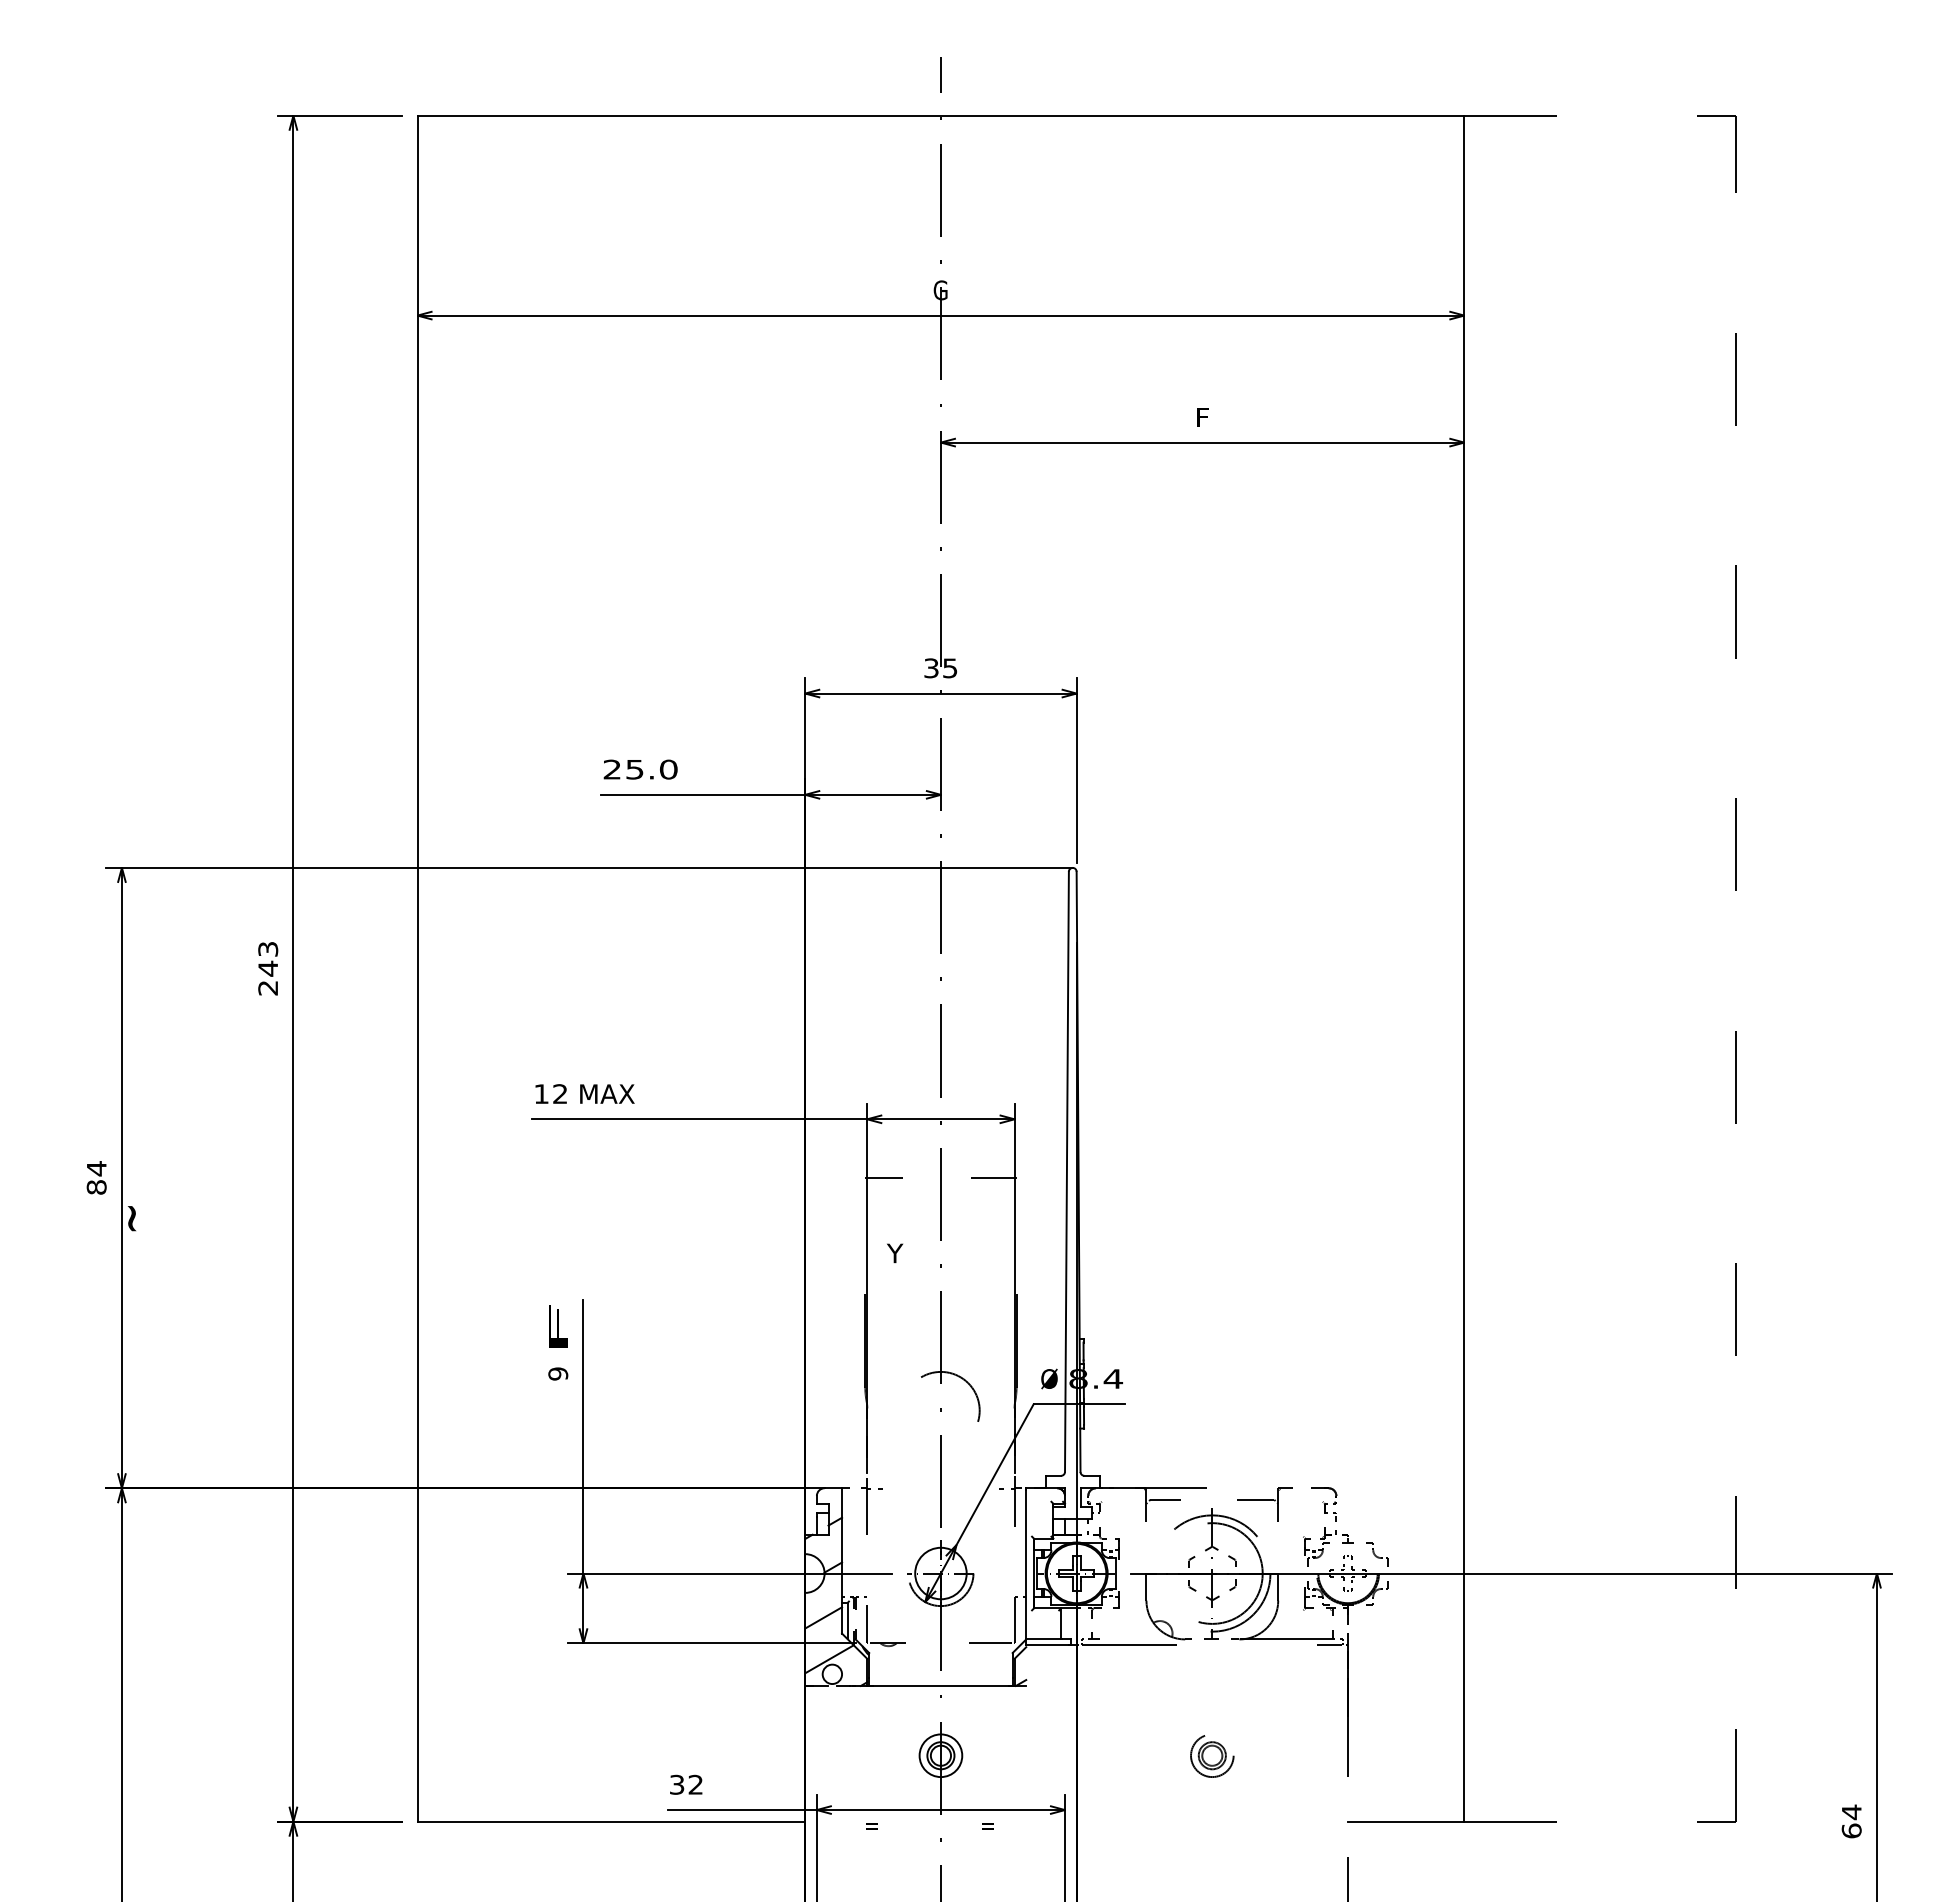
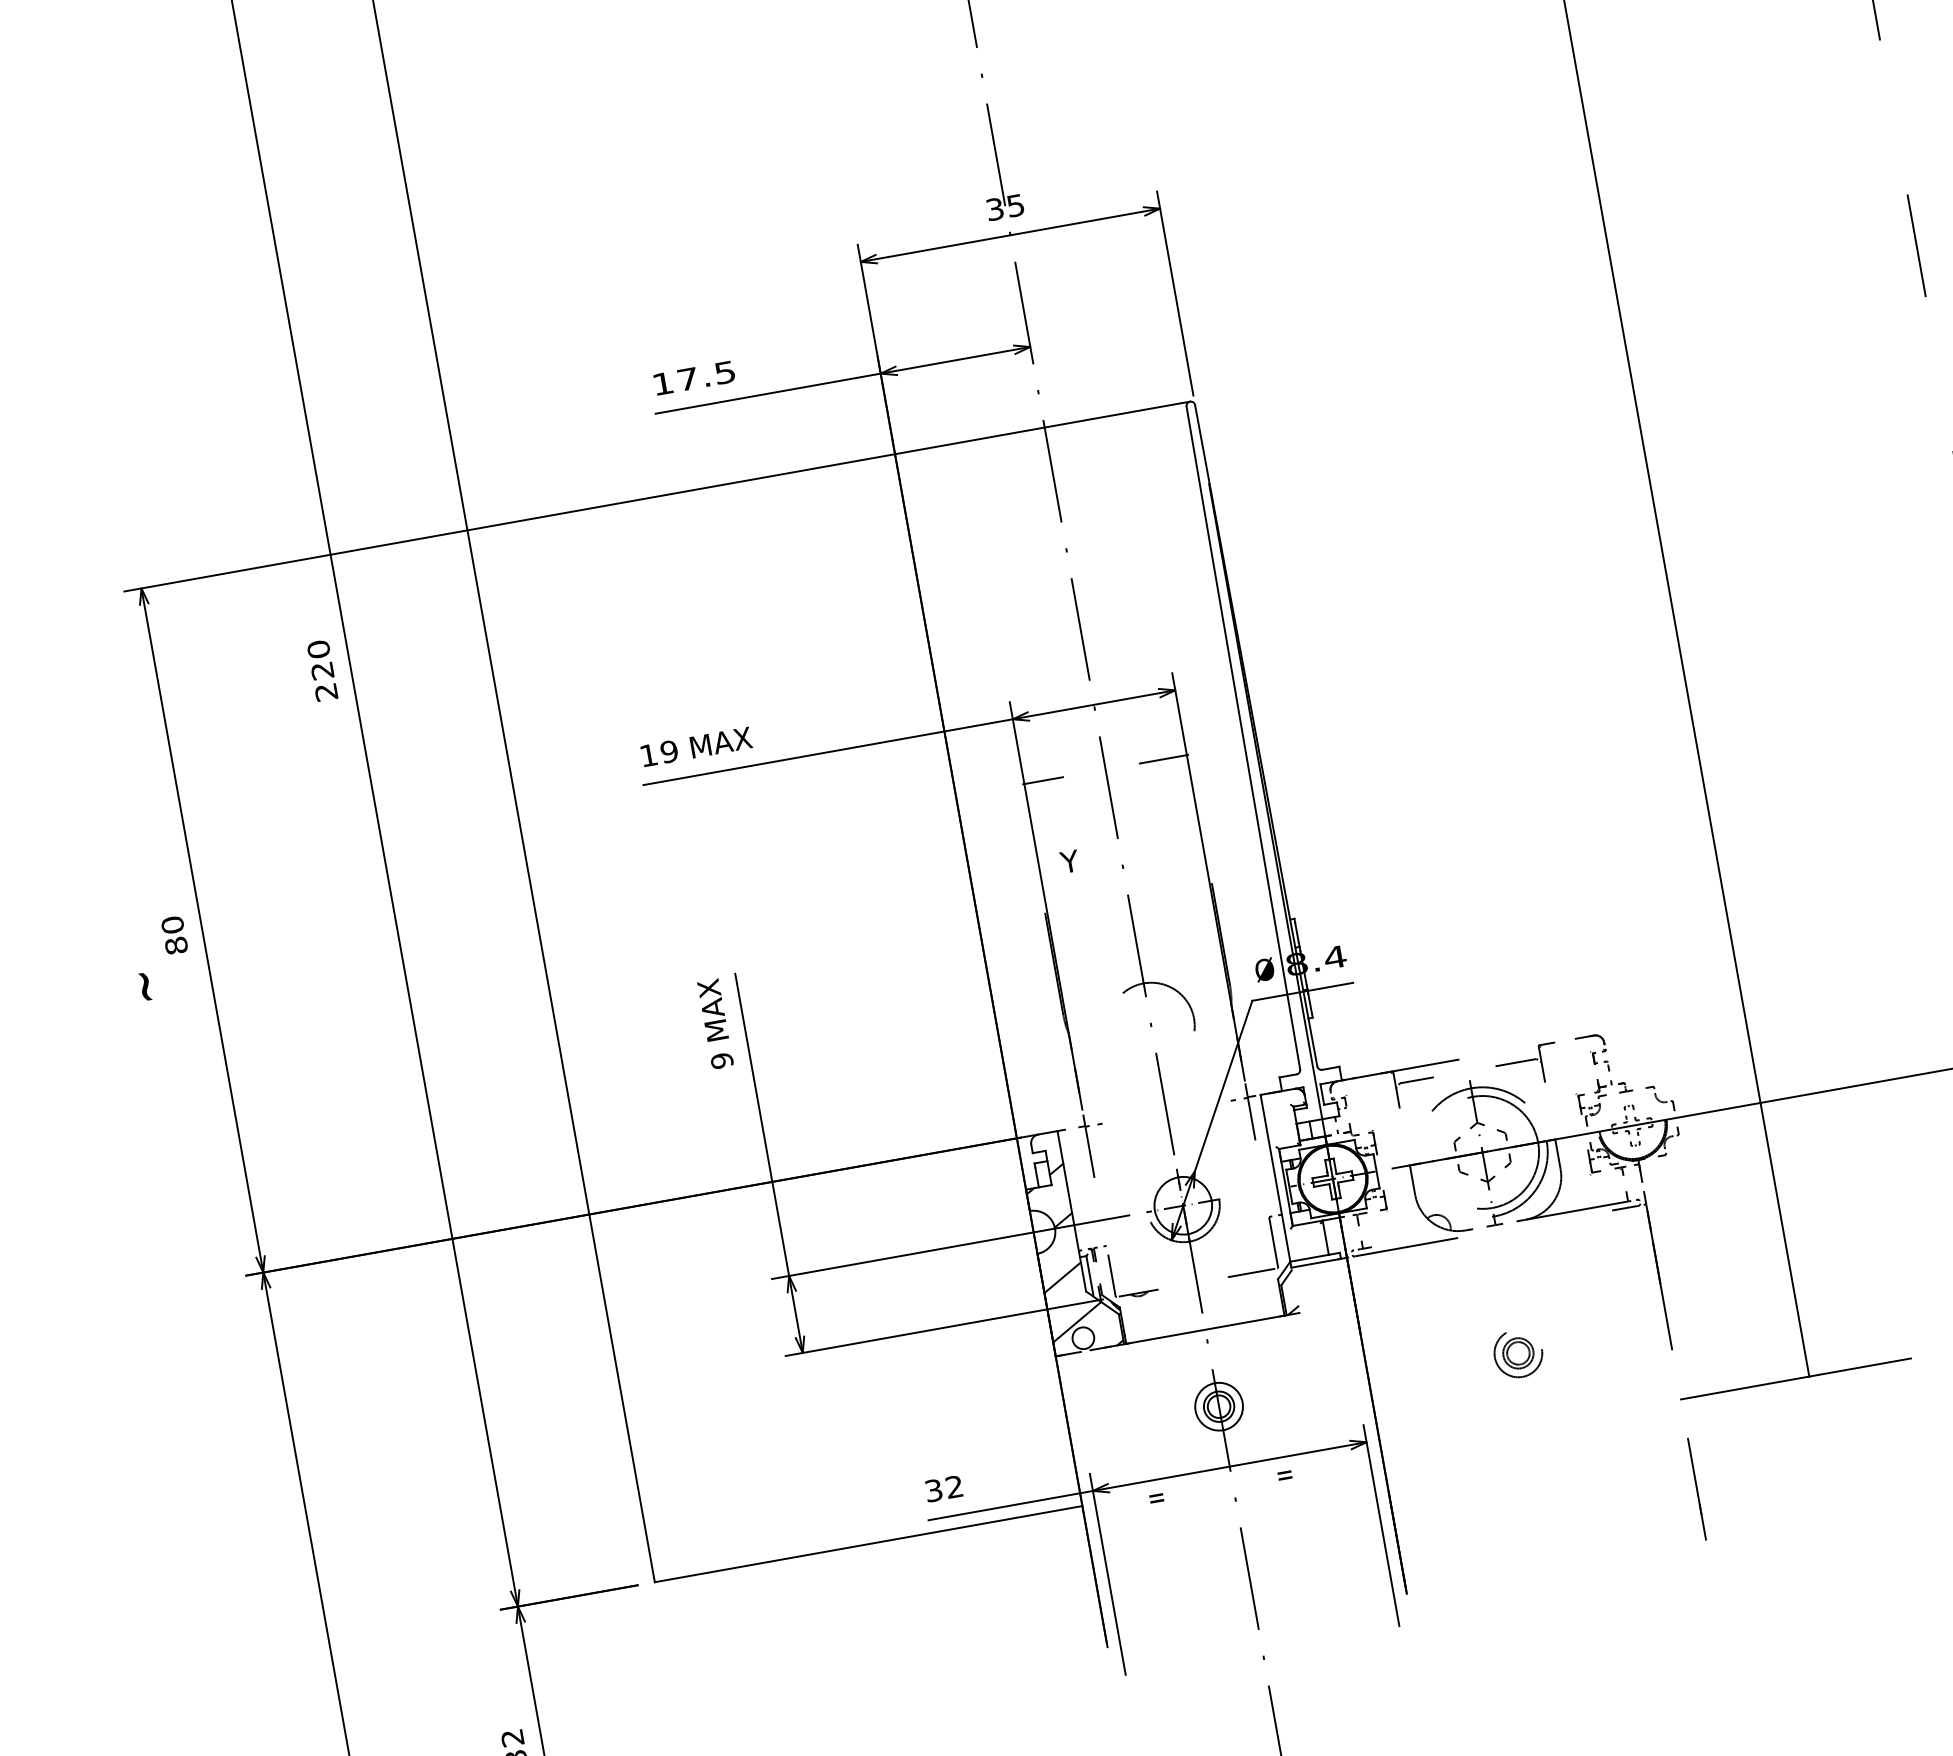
text: (640, 769) -> (694, 378), 25.0 -> 17.5
text: (268, 958) -> (320, 659), 243 -> 220
text: (560, 1094) -> (669, 752), 12 -> 19
text: (96, 1168) -> (172, 924), 84 -> 80
text: (131, 1218) -> (144, 986), moved
text: (557, 1327) -> (712, 1009), F -> MAX

